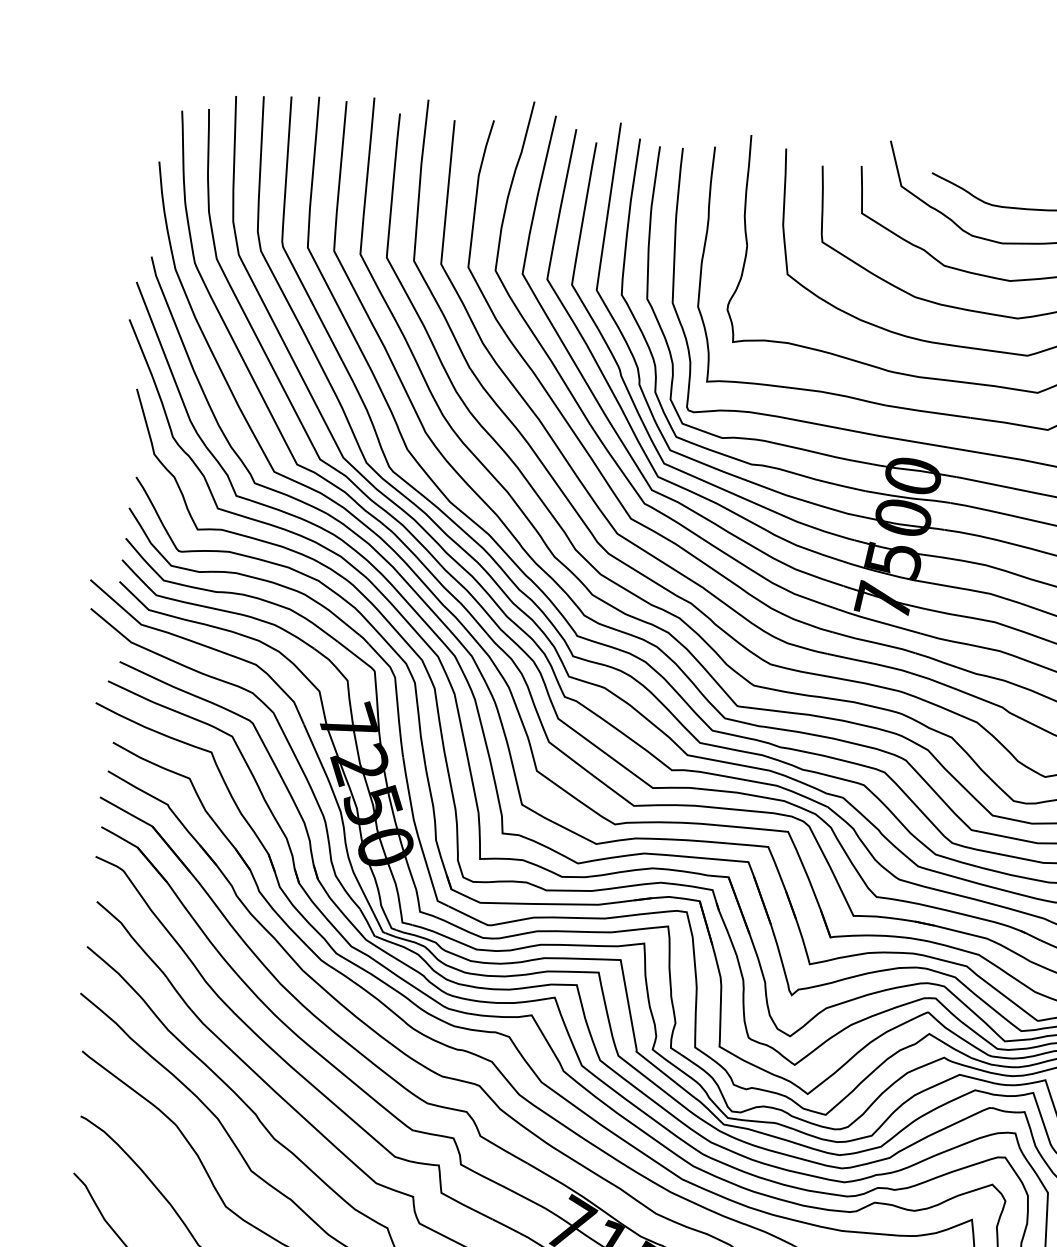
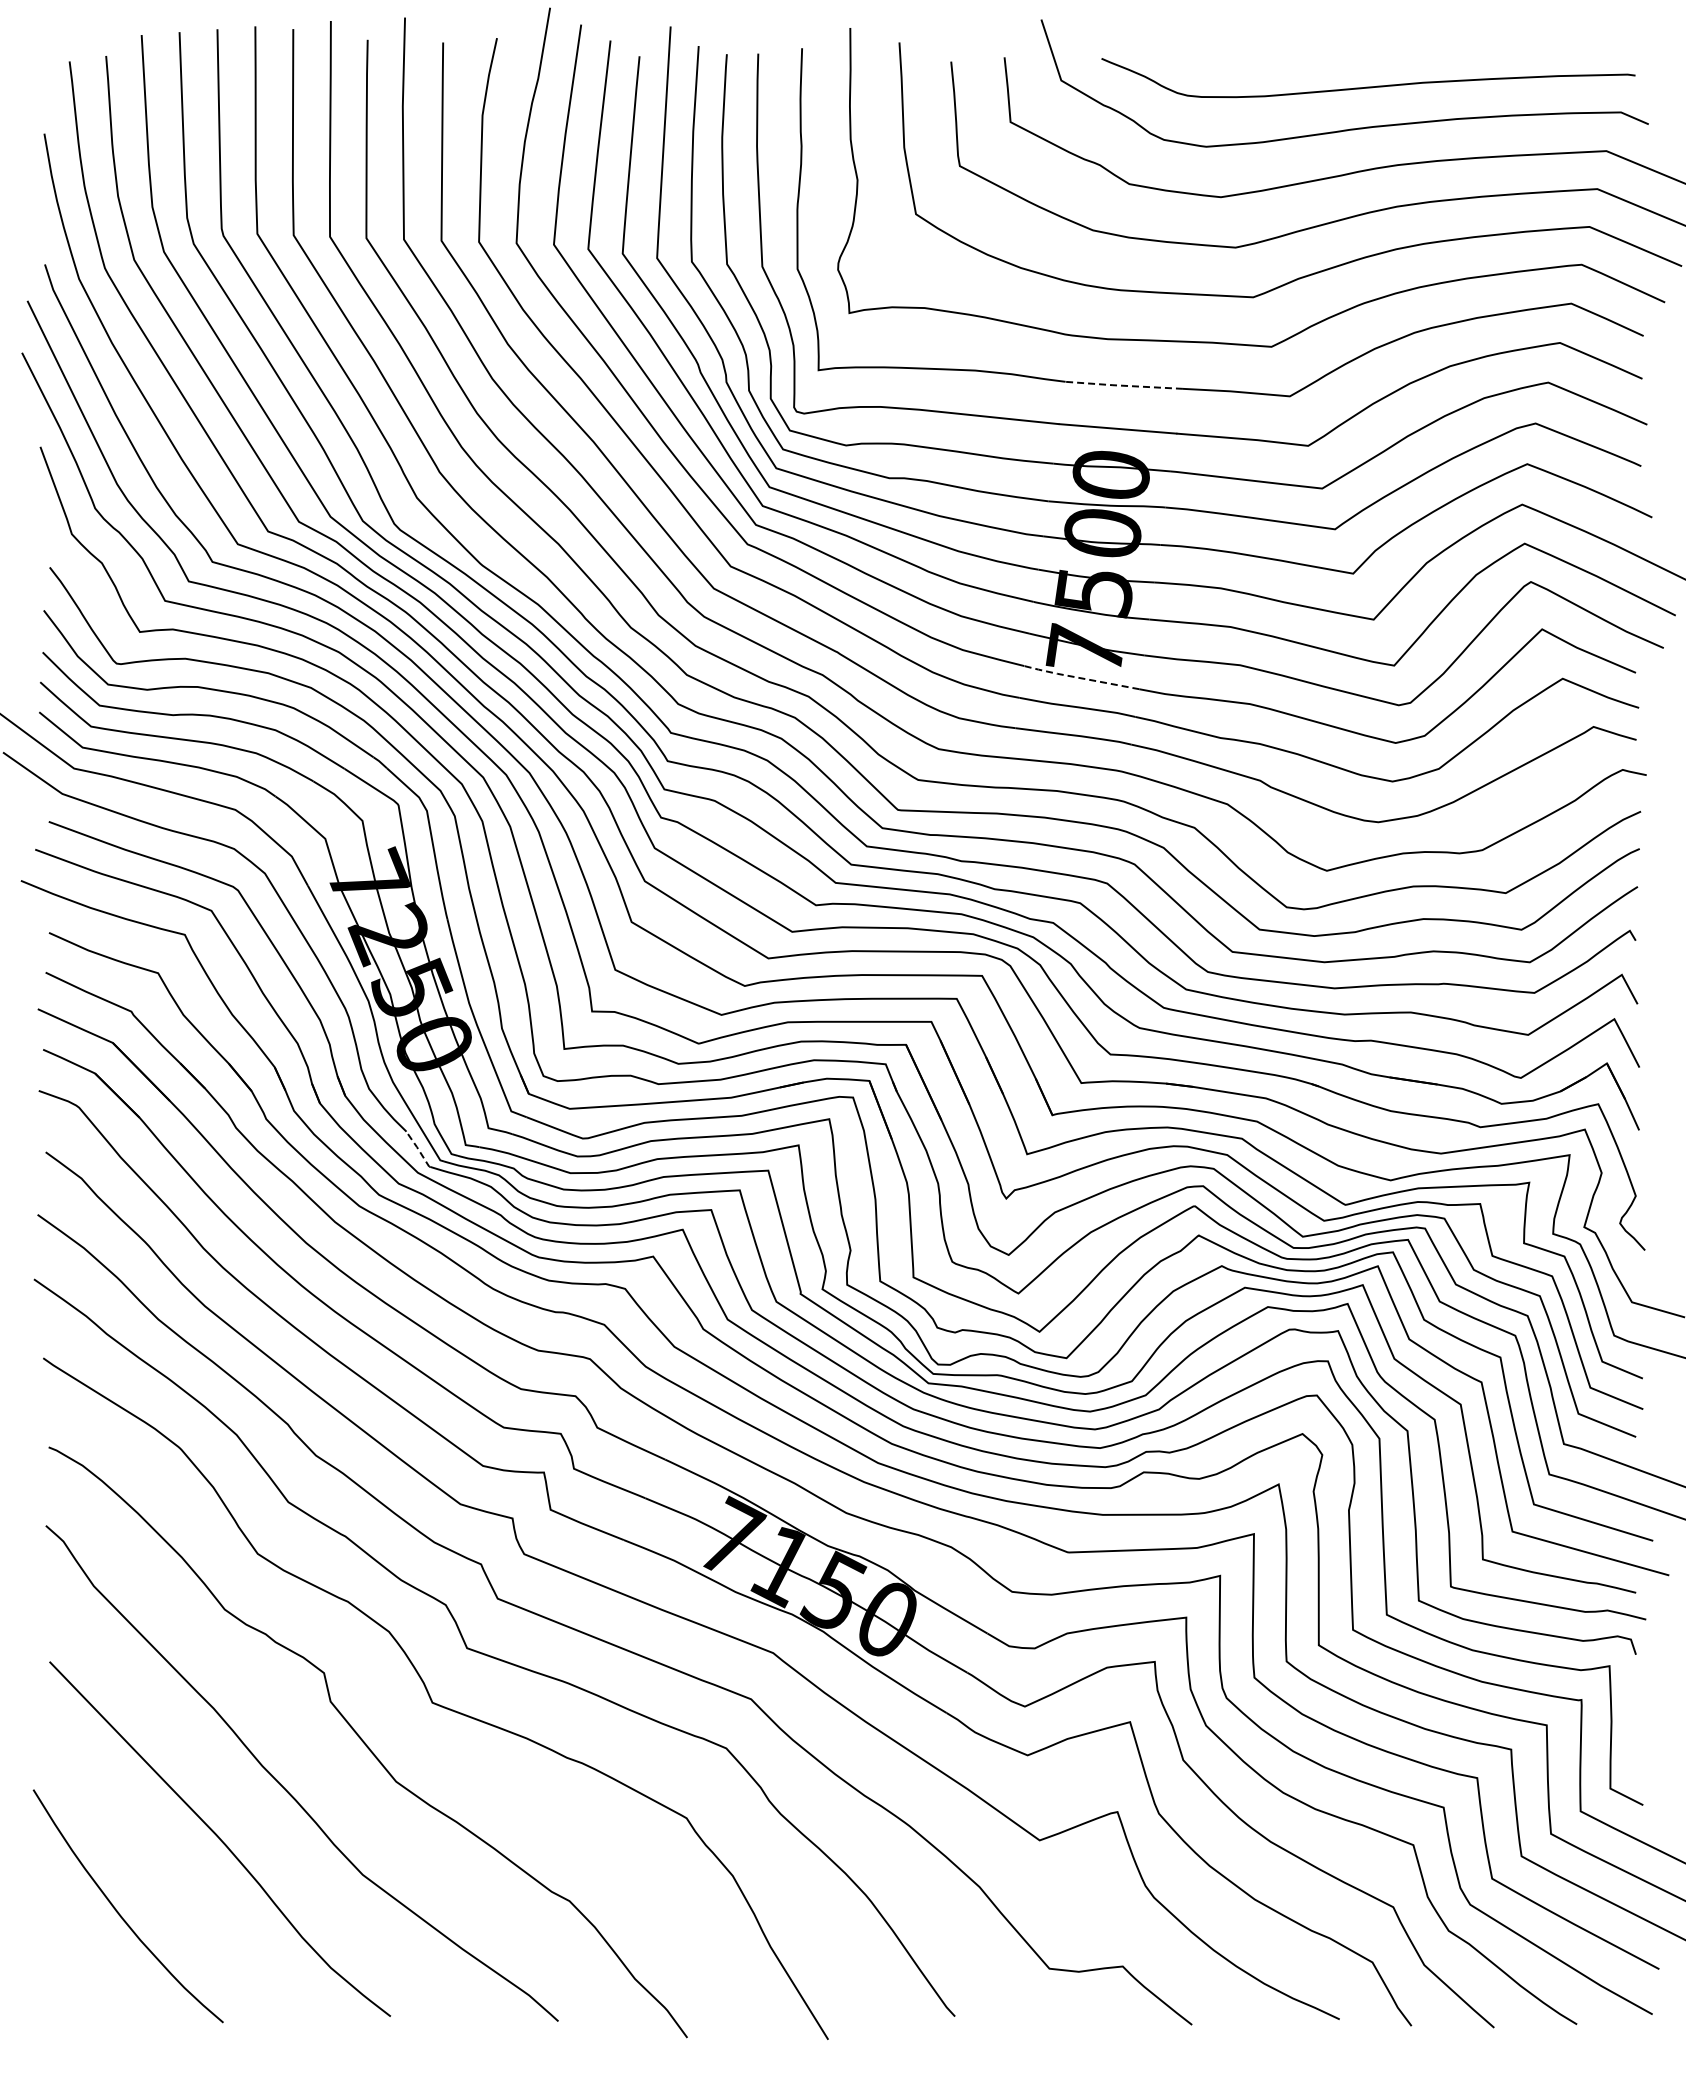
line: (926, 411) -> (1122, 385), solid -> dashed
line: (877, 621) -> (1079, 678), solid -> dashed
line: (367, 922) -> (418, 1149), solid -> dashed

